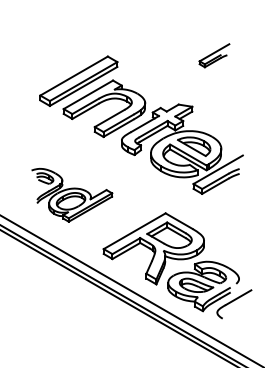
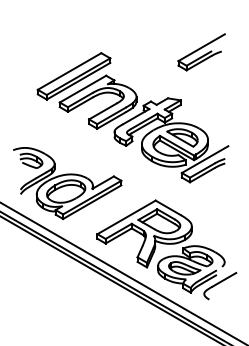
part: (214, 55) -> (201, 52), size x1.67
part: (71, 195) -> (67, 183), size x1.43

